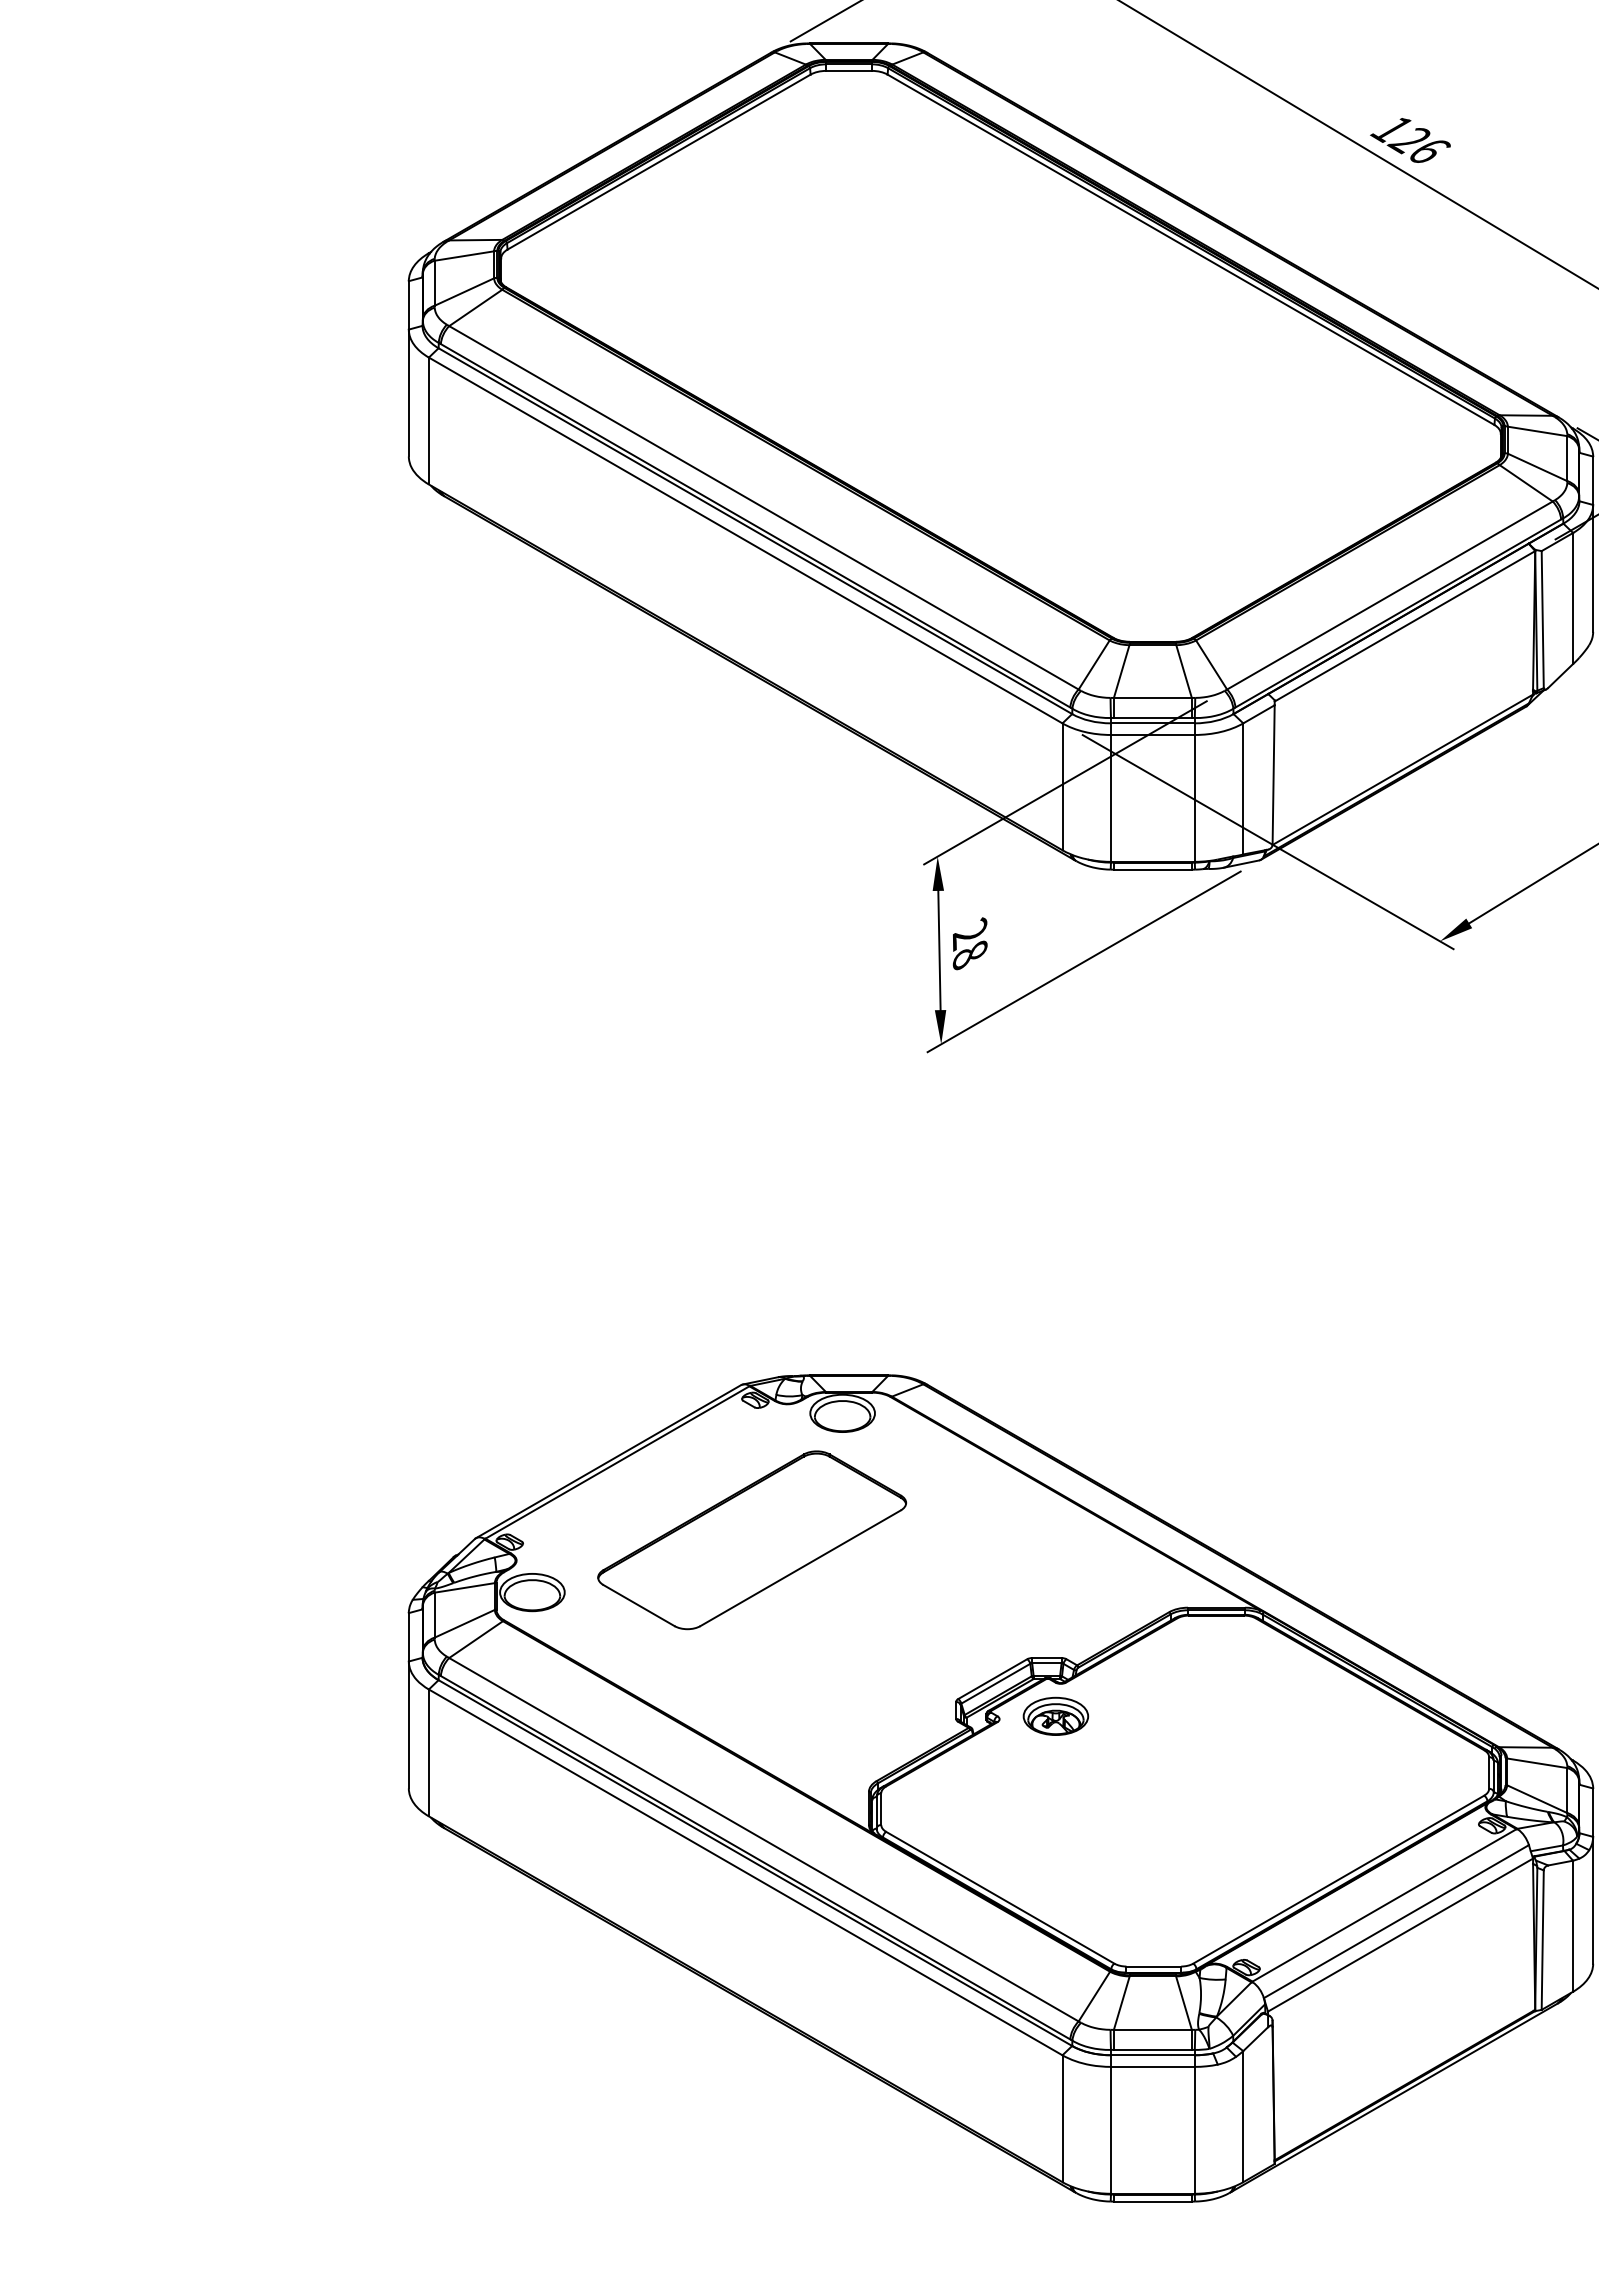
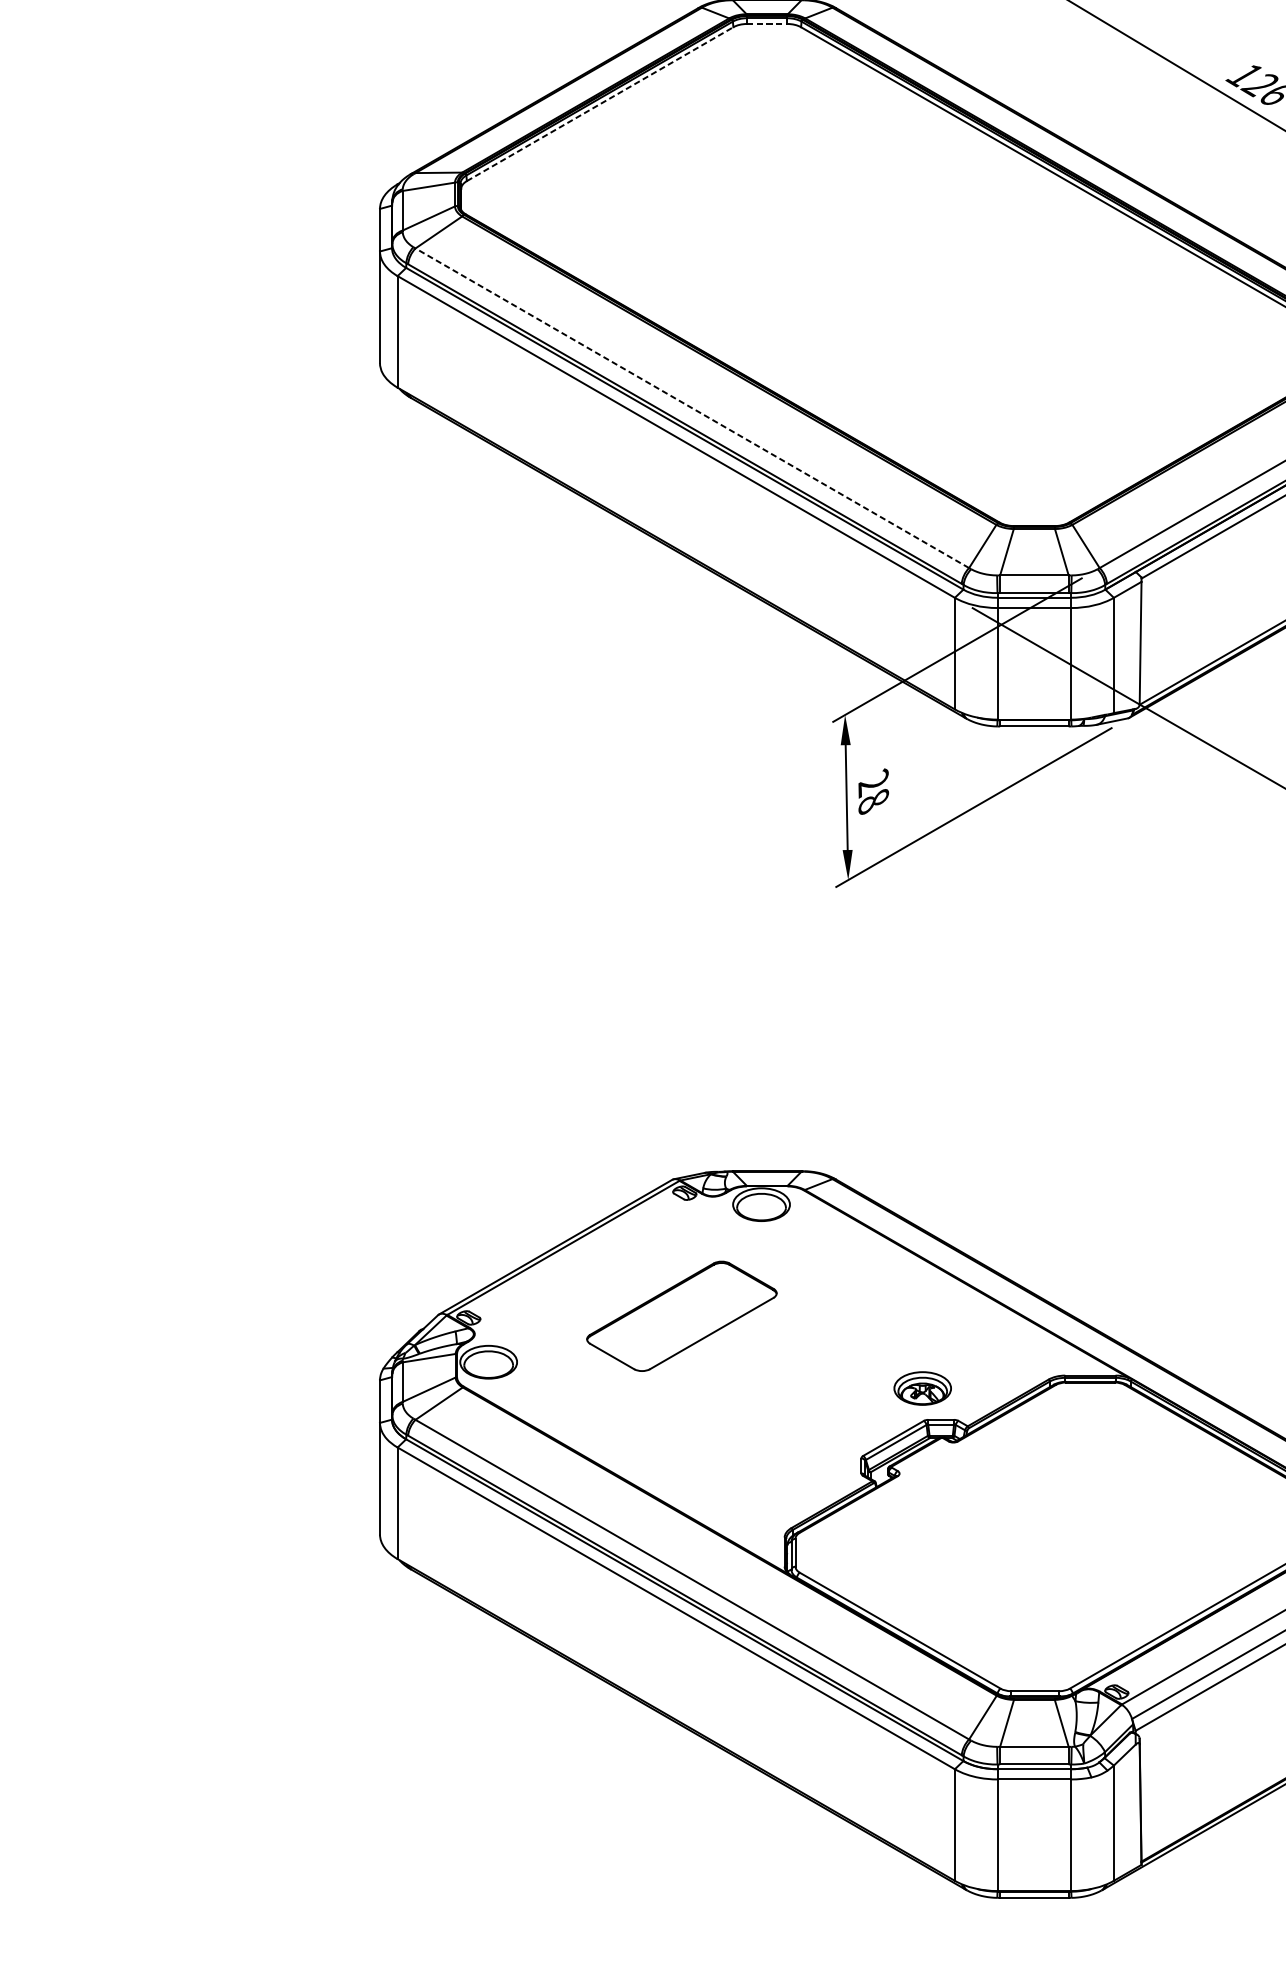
line: (849, 70) -> (767, 23), solid -> dashed
line: (659, 162) -> (600, 104), solid -> dashed
line: (763, 507) -> (691, 407), solid -> dashed
part: (751, 1540) -> (681, 1316), size x0.7
part: (1055, 1715) -> (922, 1387), moved

